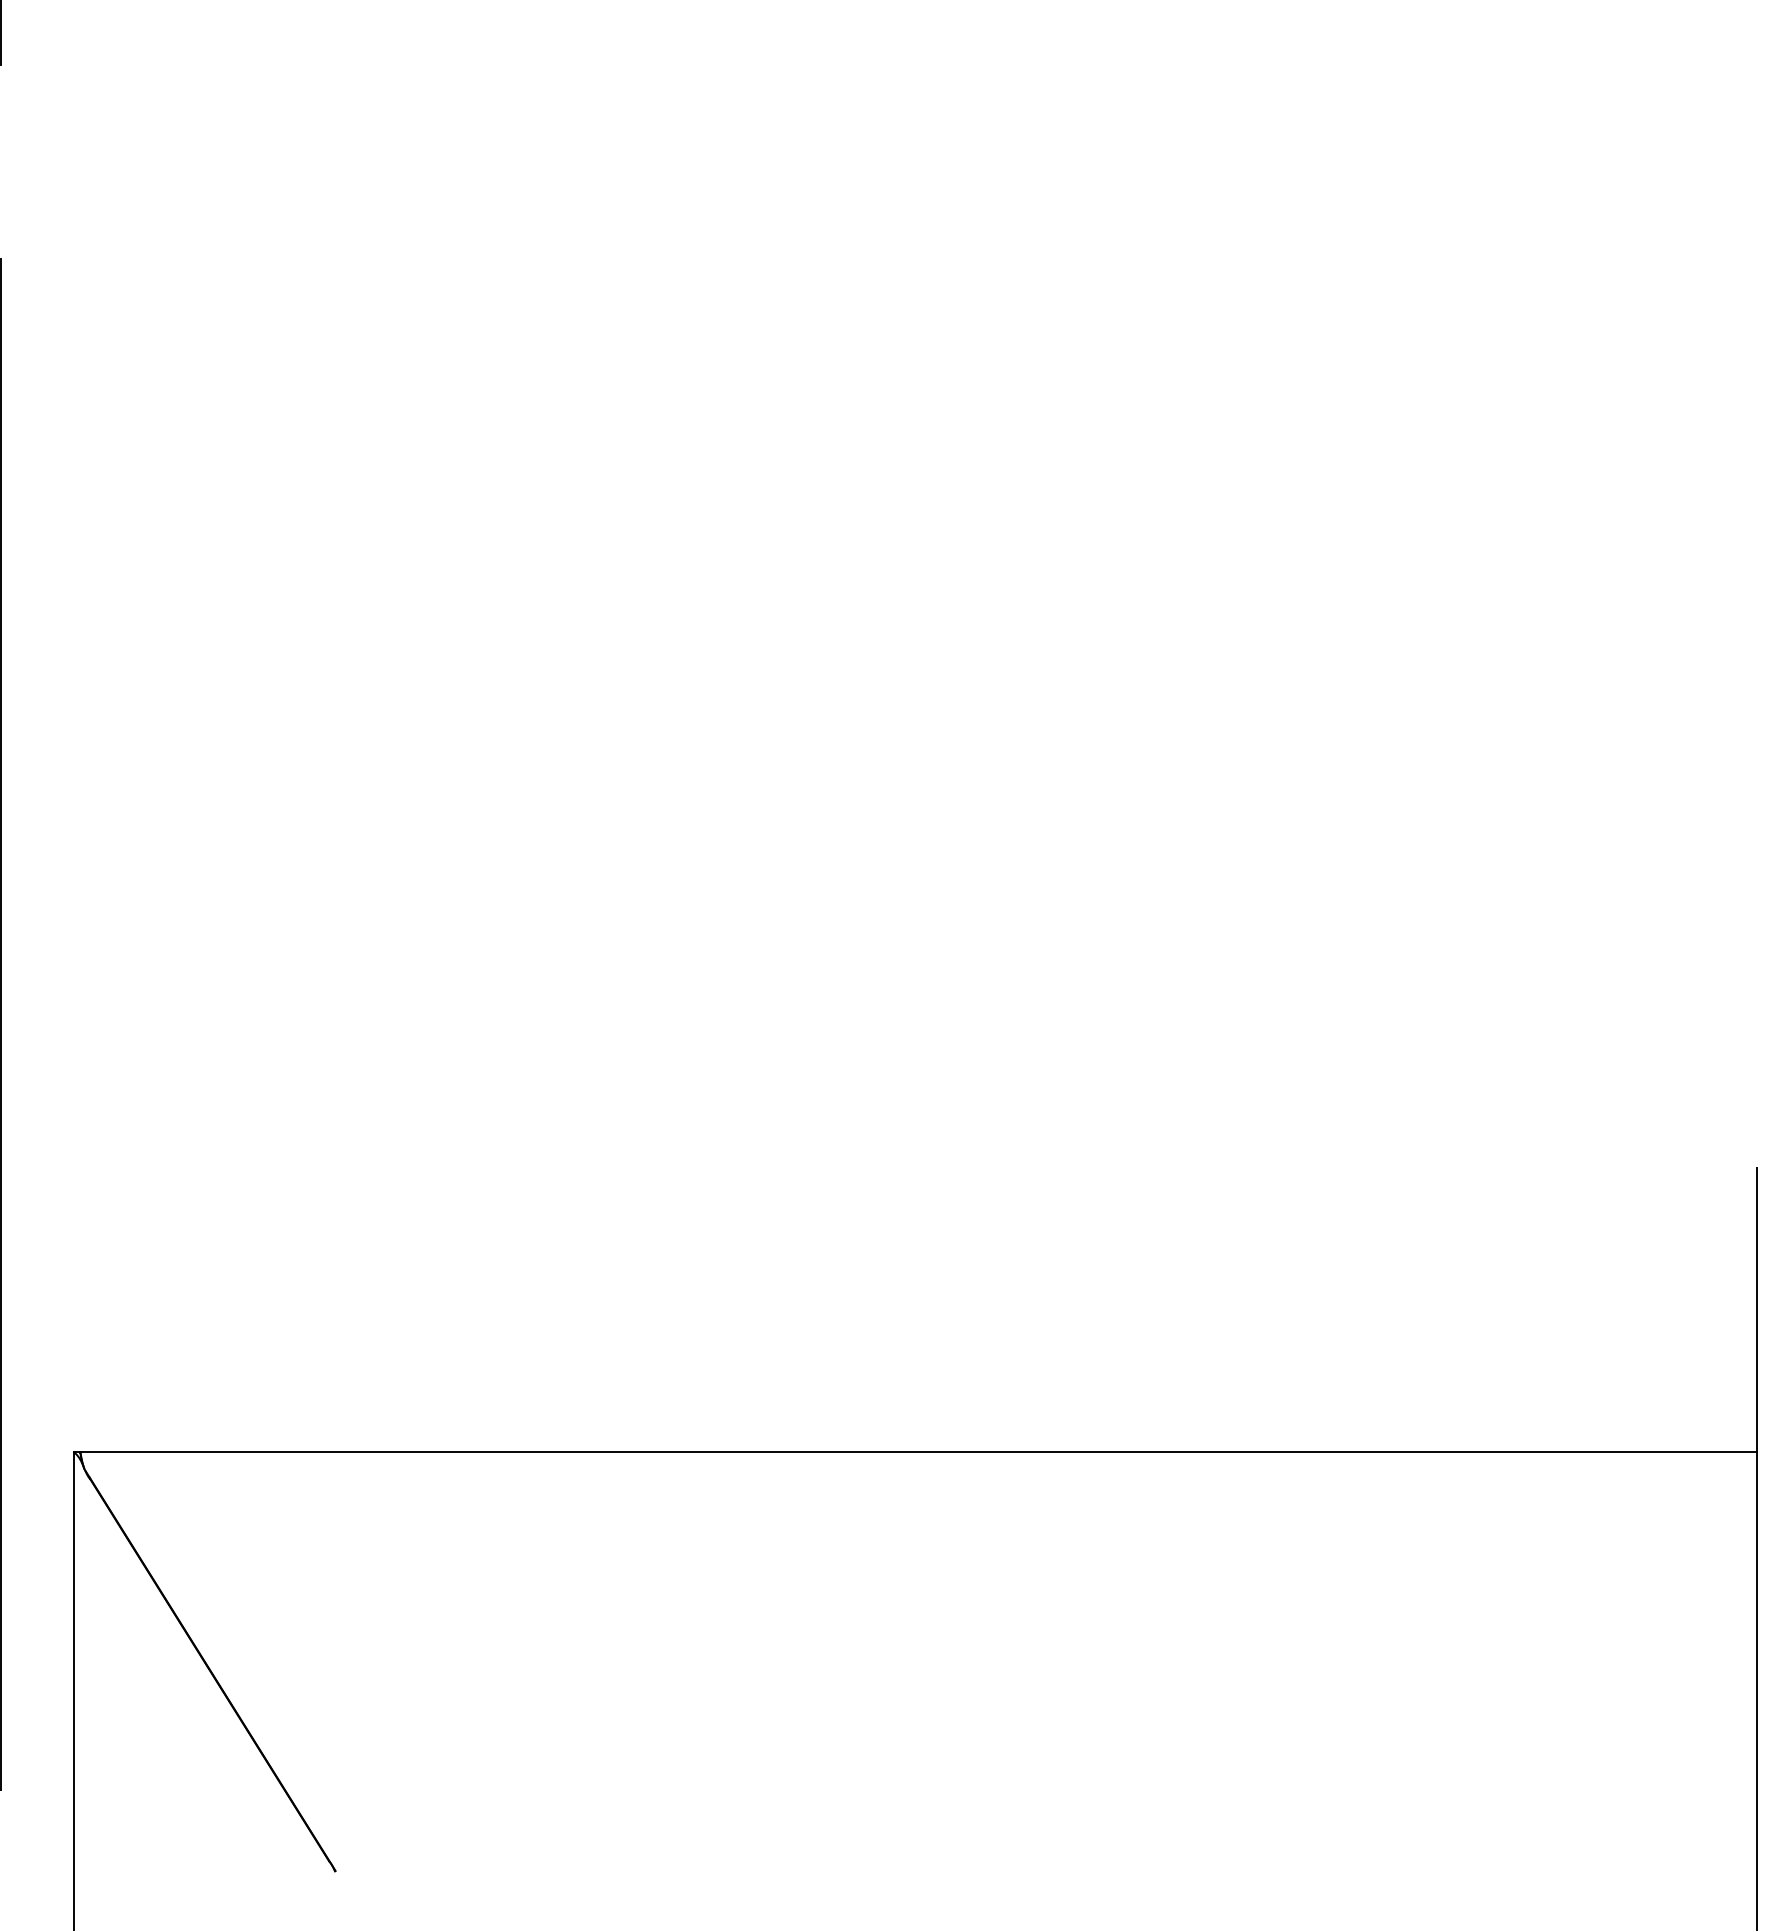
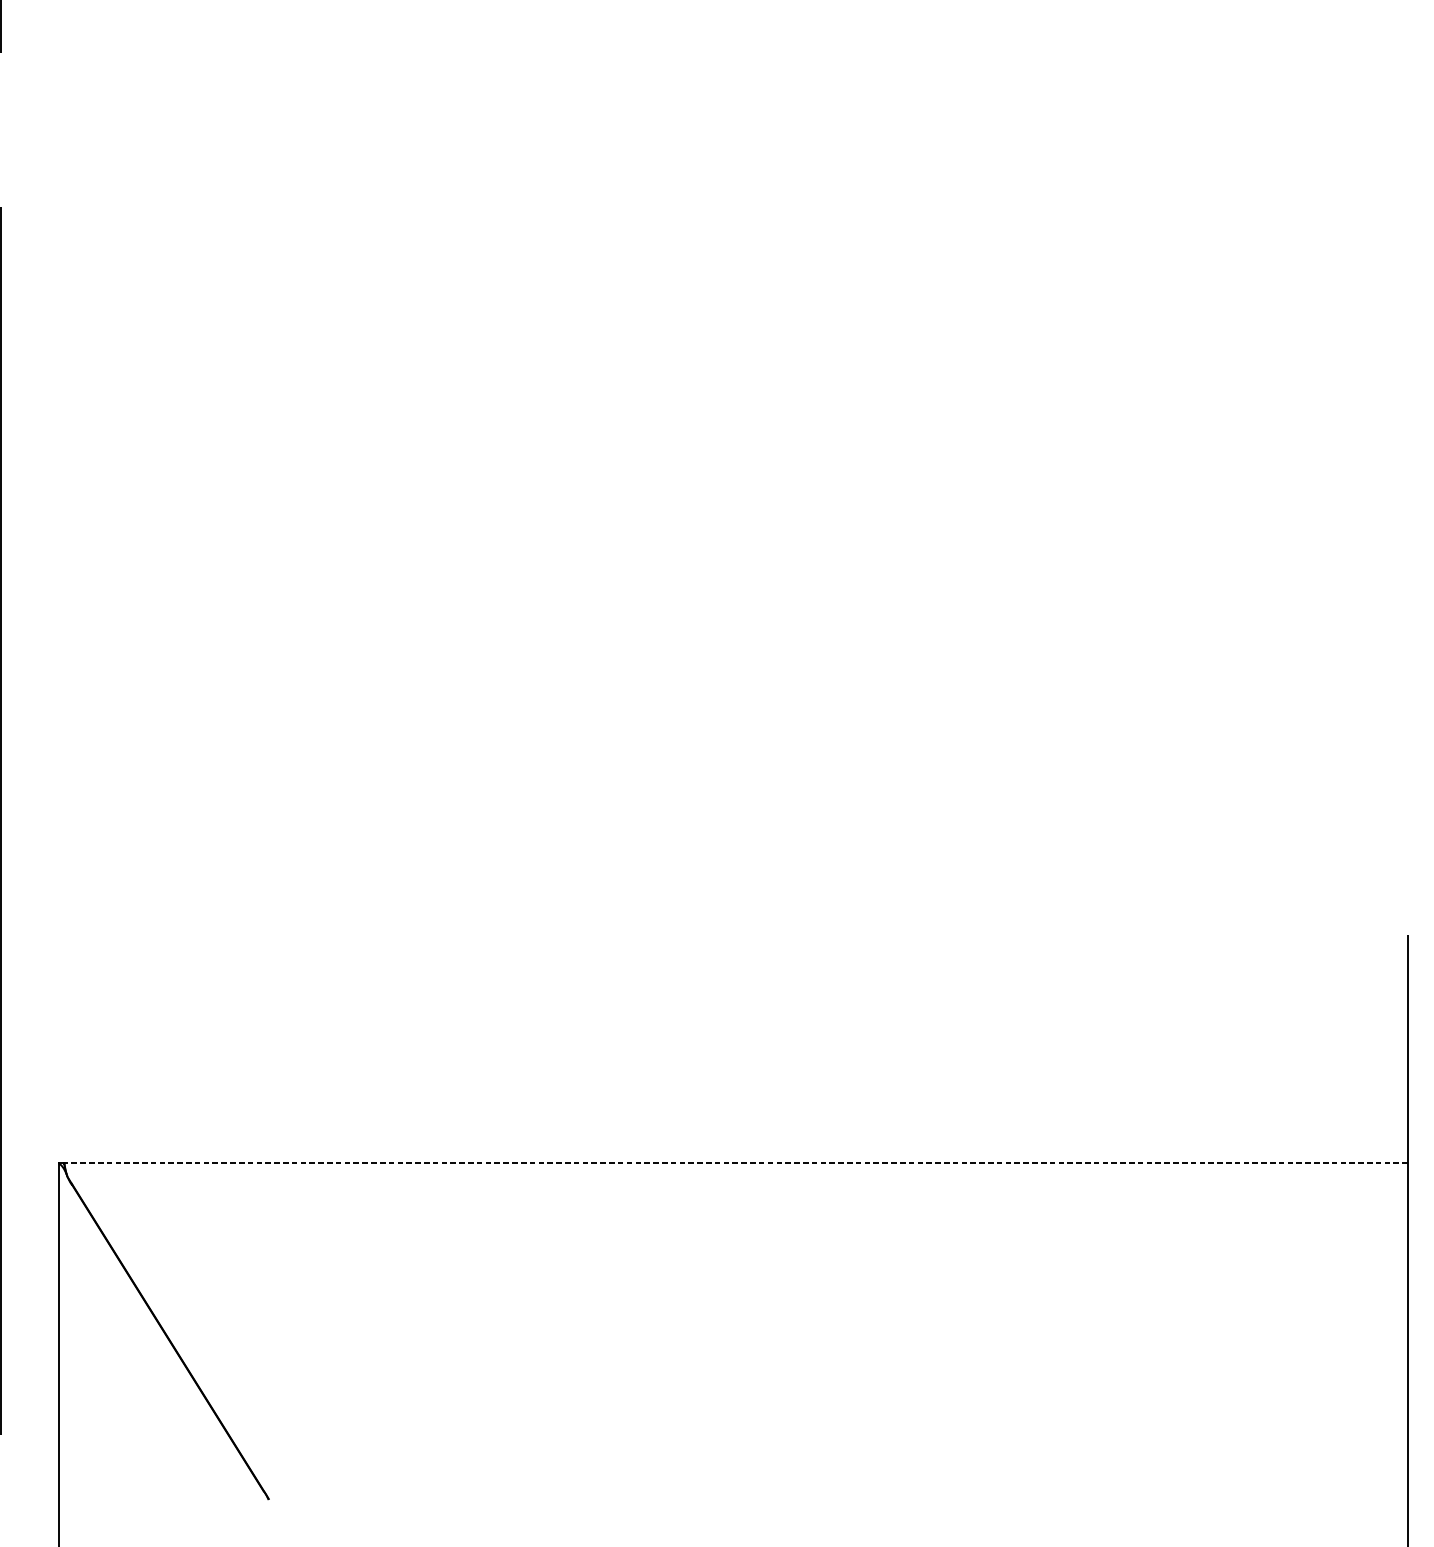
line: (918, 1452) -> (735, 1163), solid -> dashed

